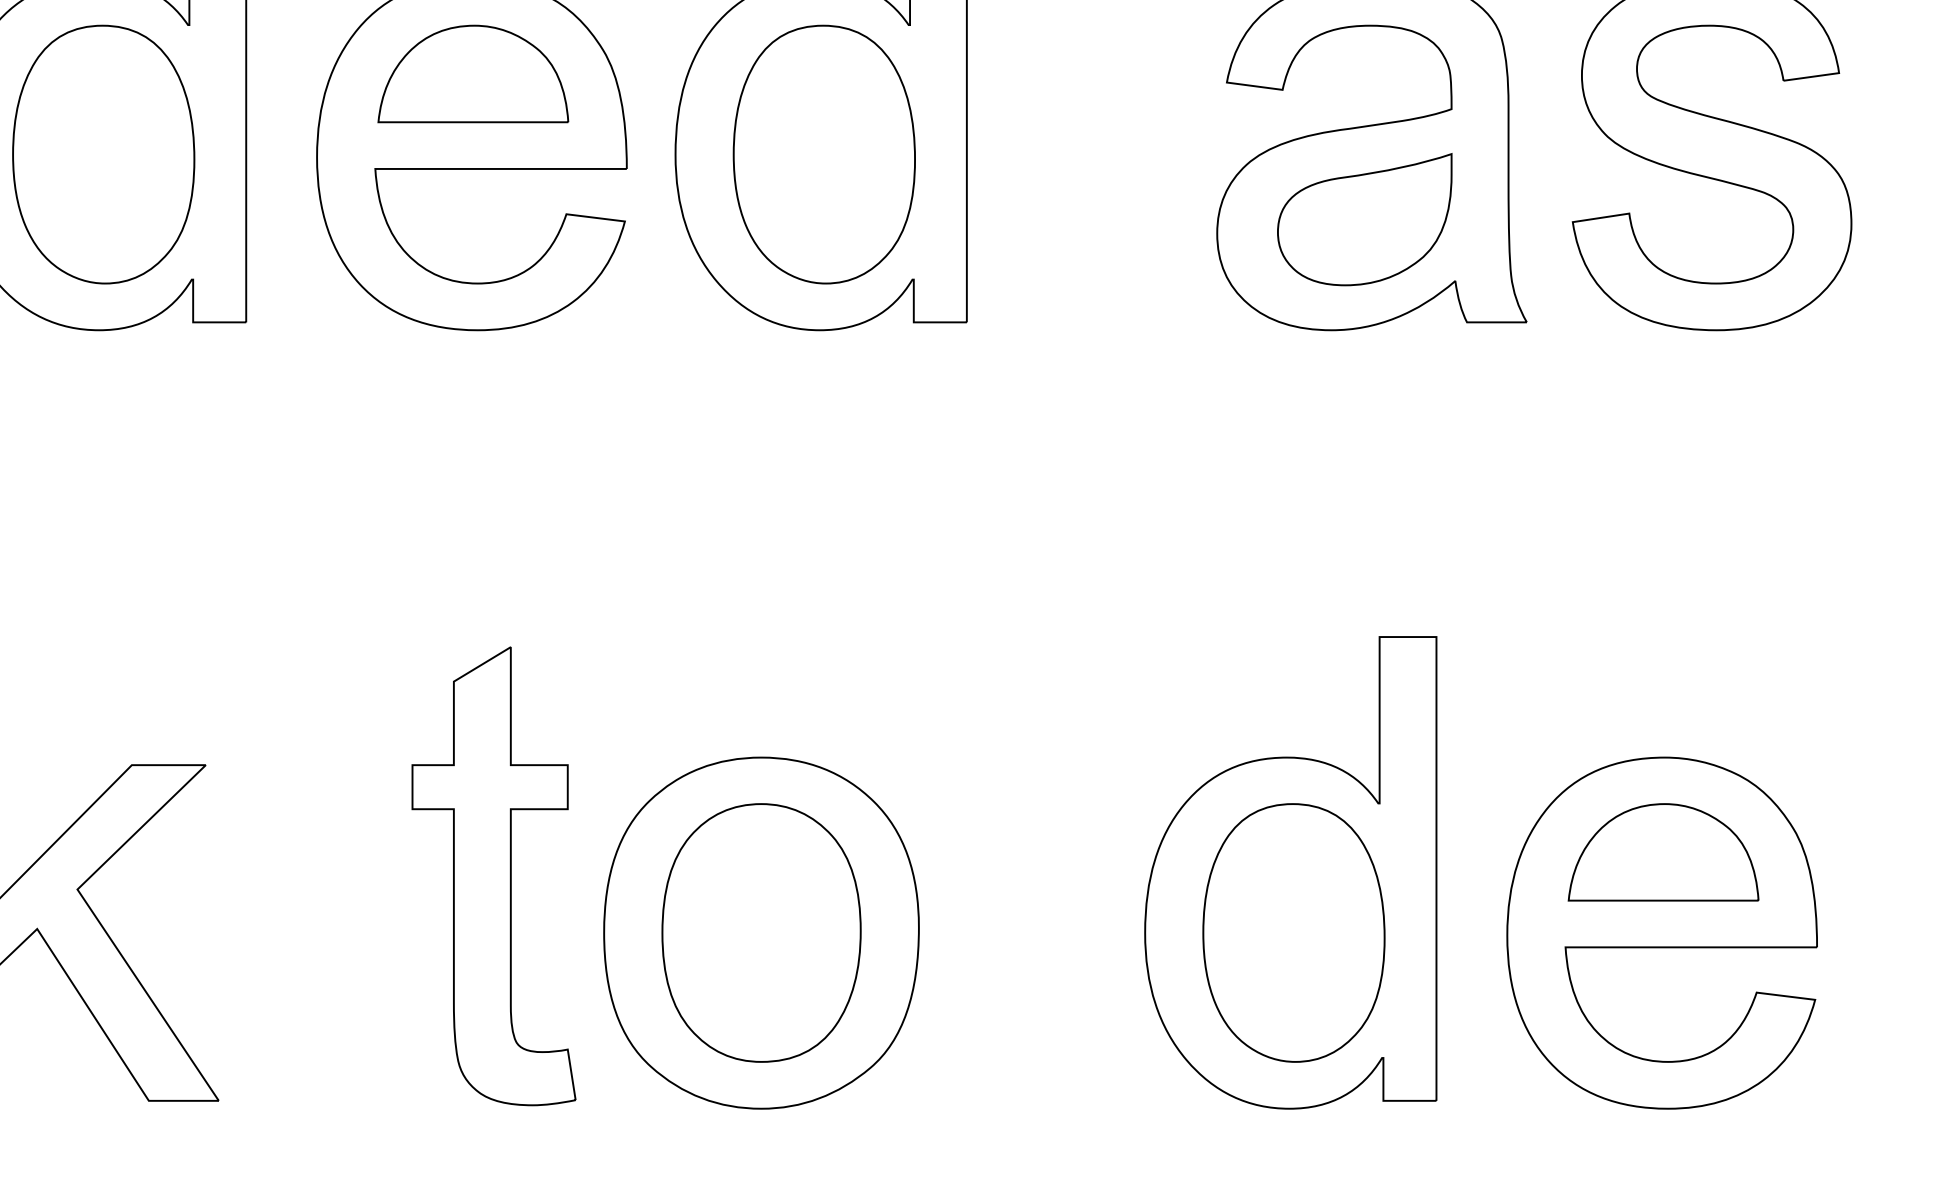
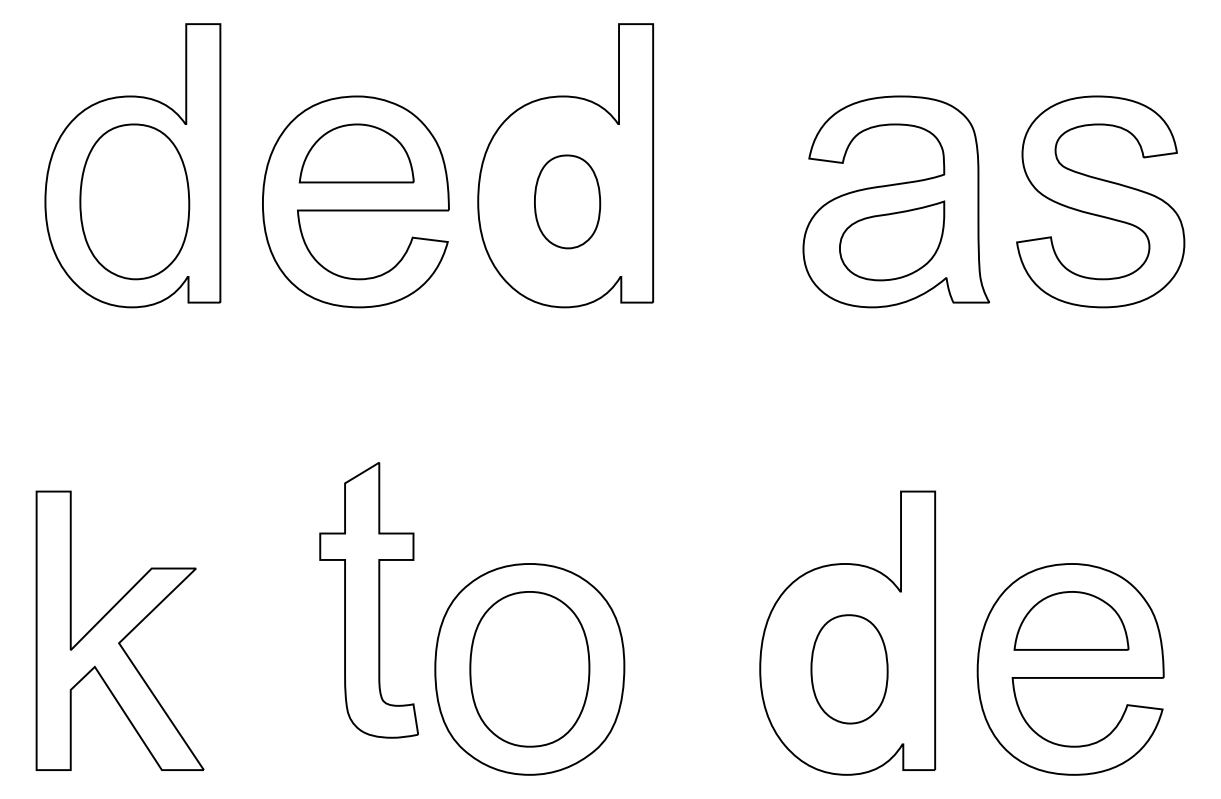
part: (824, 153) -> (567, 201), size x0.6
part: (492, 876) -> (368, 600), moved
part: (1293, 933) -> (849, 669), size x0.7

